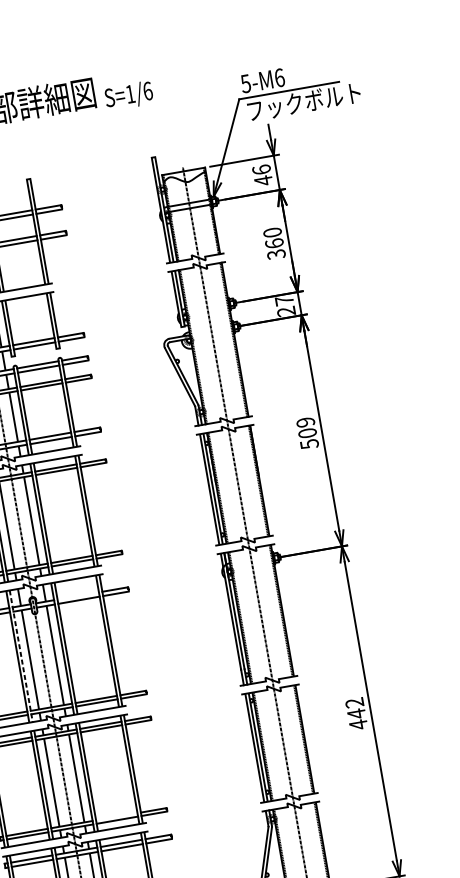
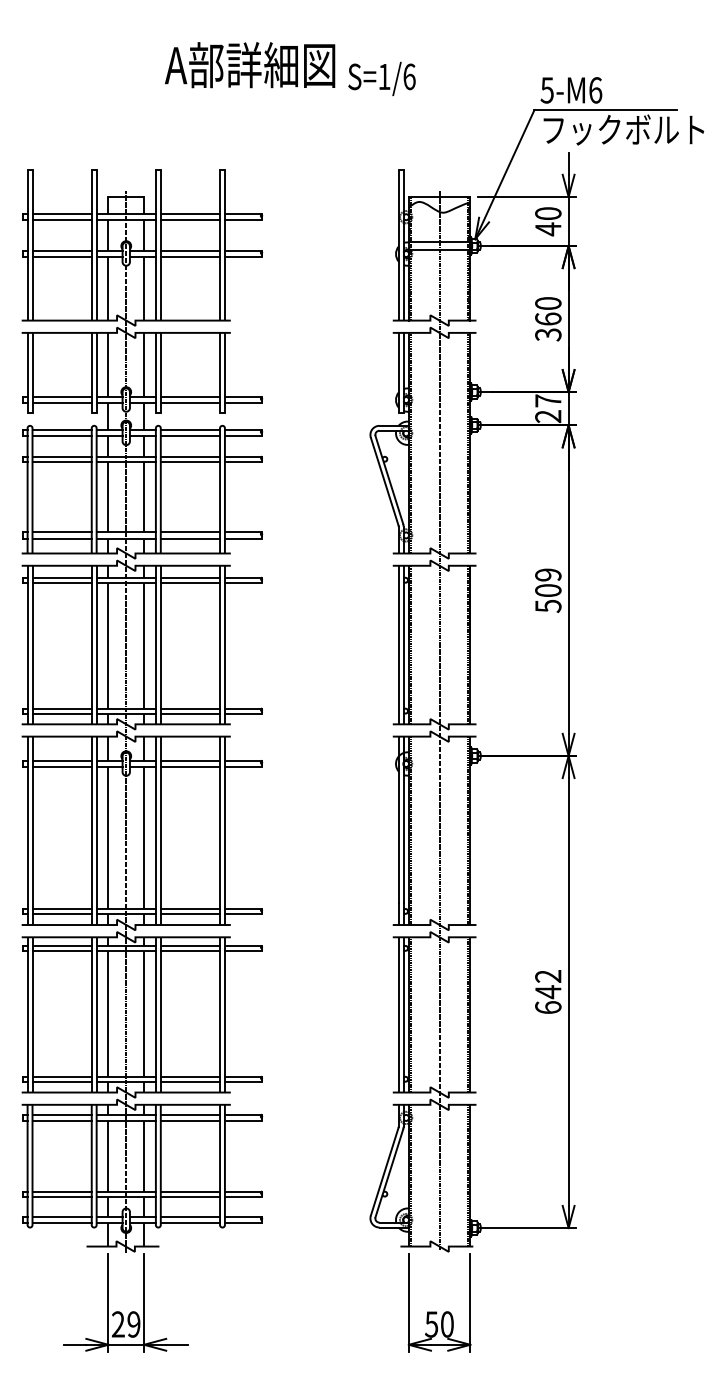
text: (261, 169) -> (548, 213), 46 -> 40
line: (78, 595) -> (190, 760), added
line: (21, 656) -> (96, 831), dashed -> solid
text: (358, 724) -> (548, 1007), 442 -> 642
line: (116, 816) -> (190, 1076), added

